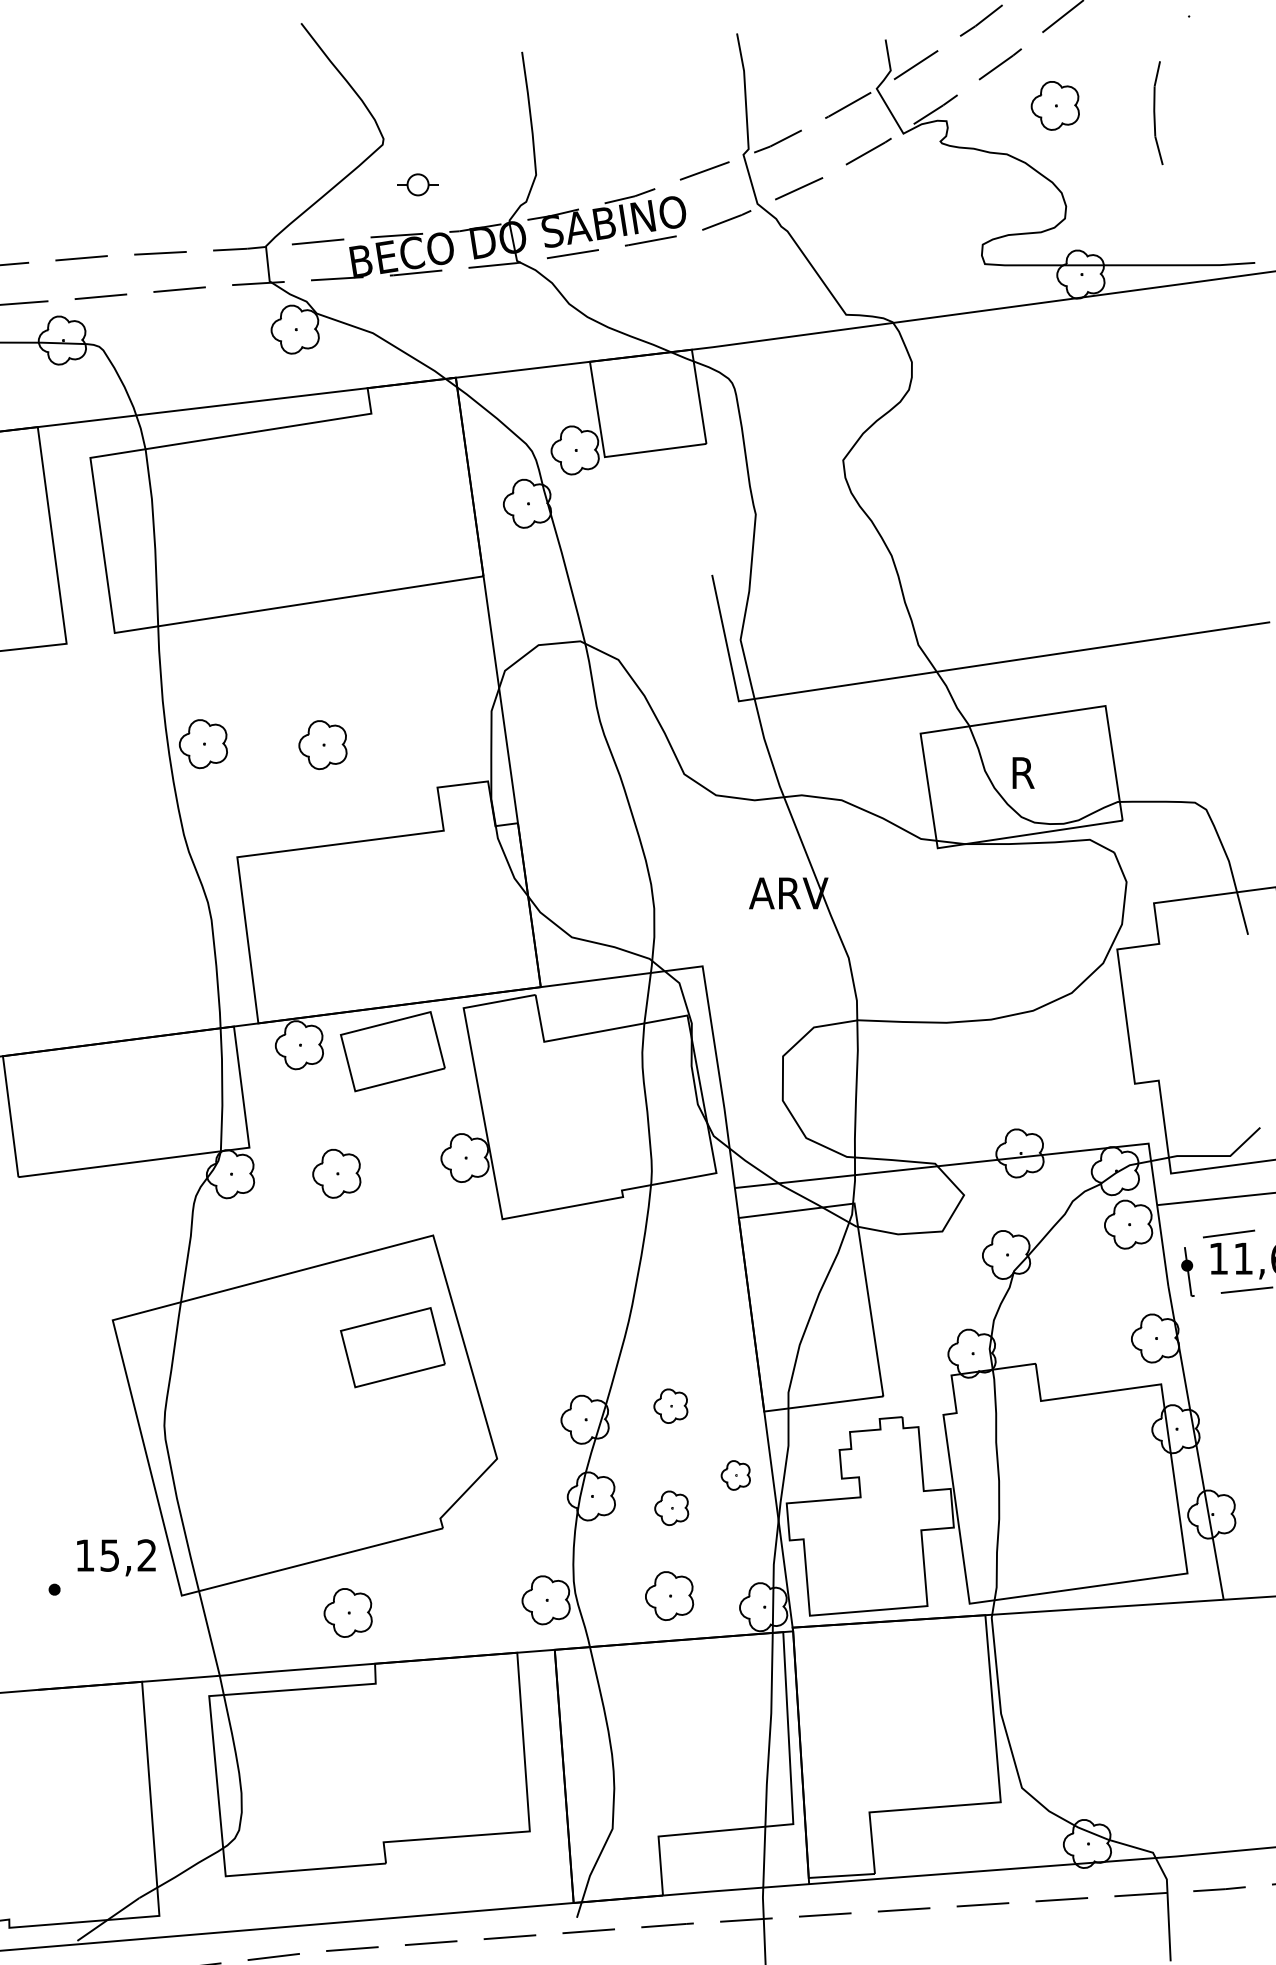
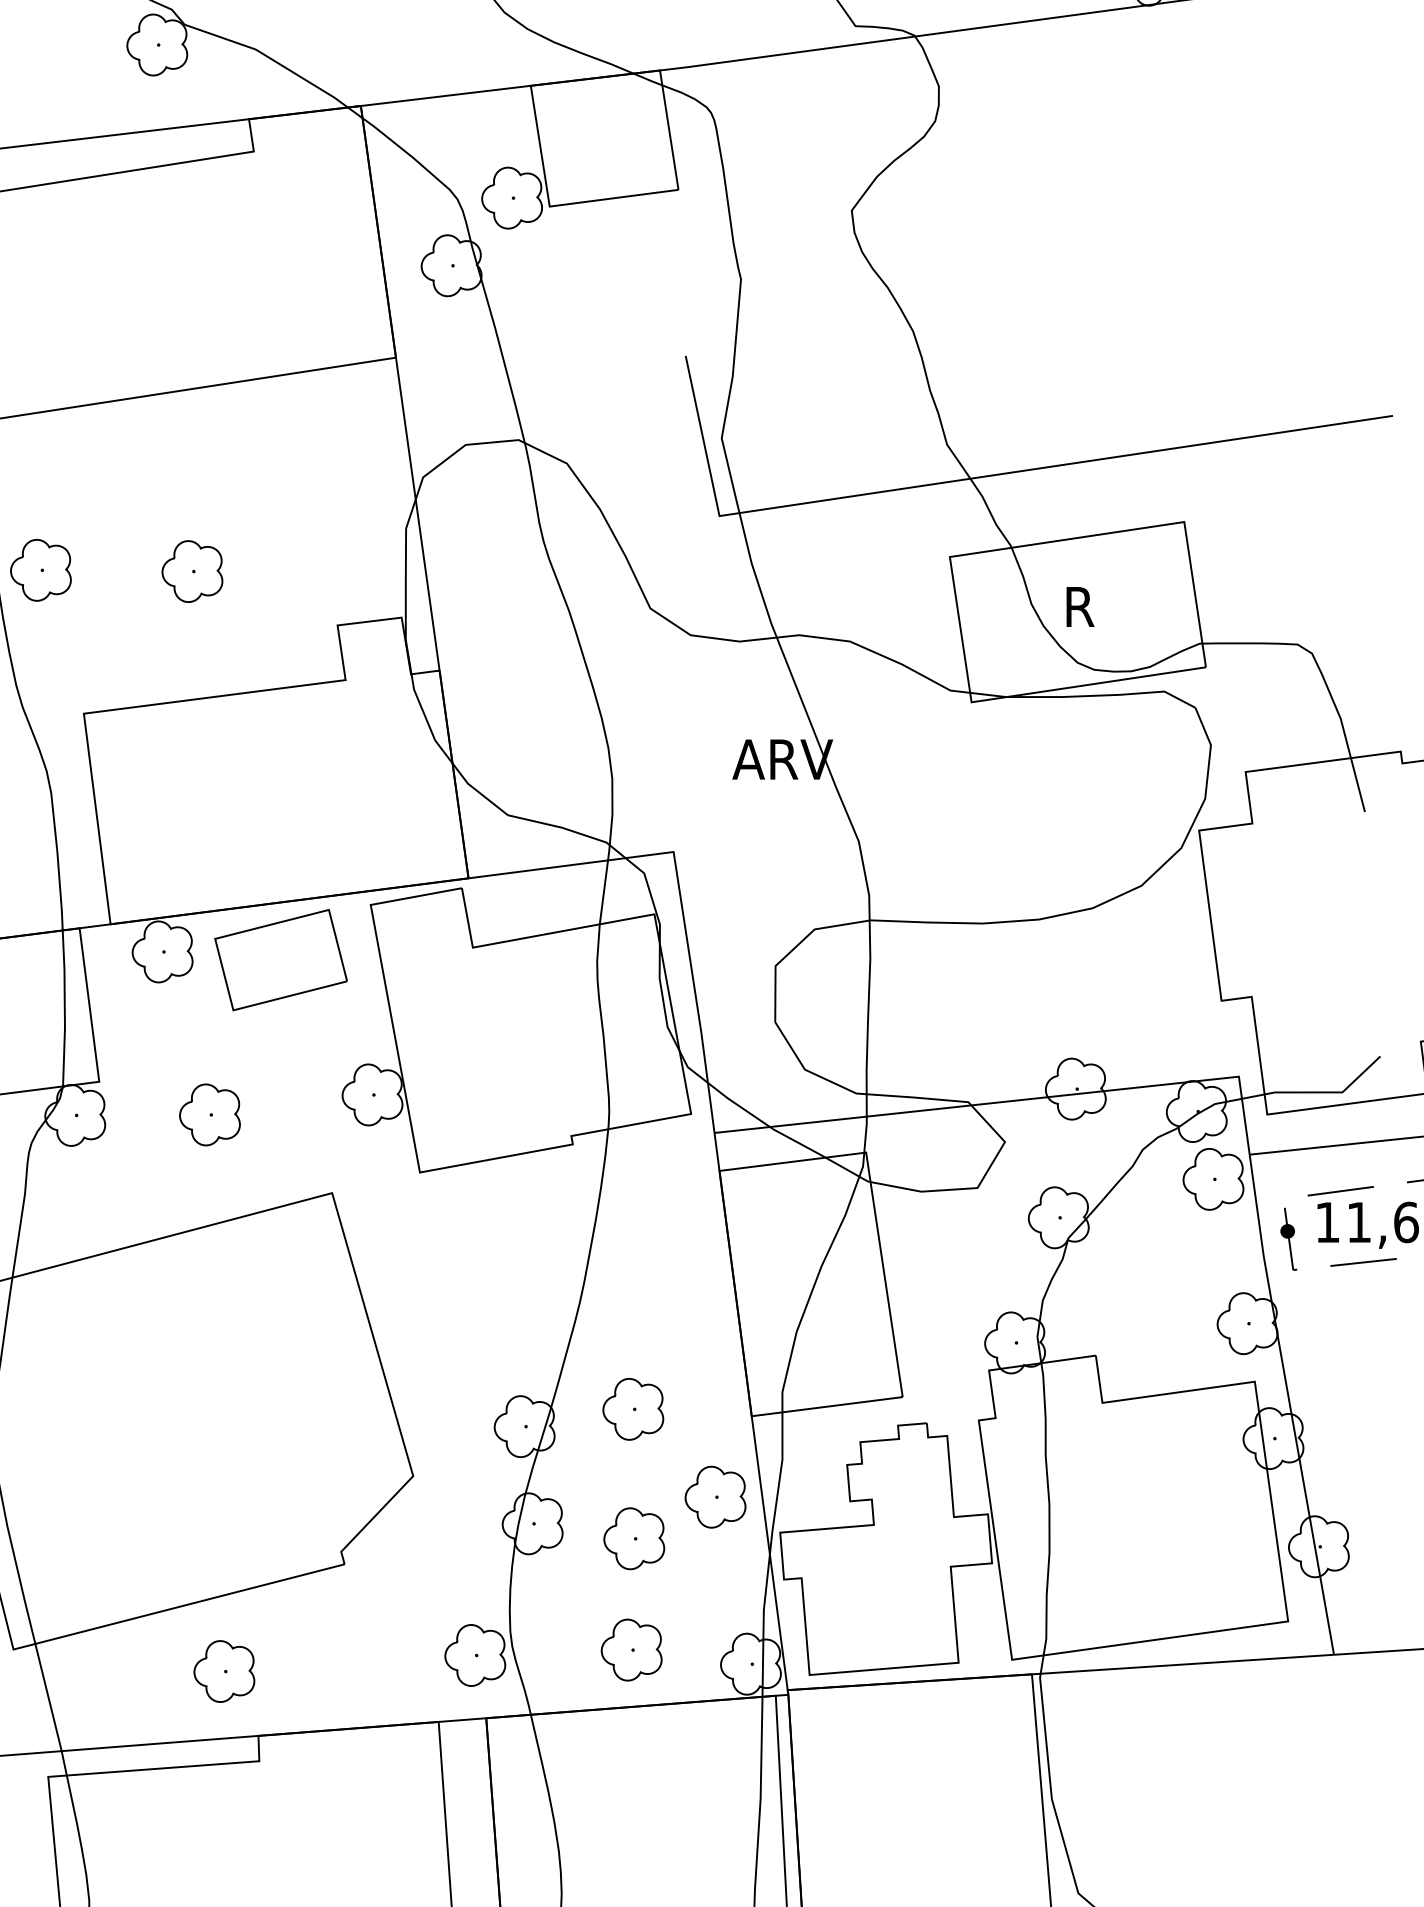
part: (392, 1347) -> (280, 1335), removed
part: (670, 1406) -> (632, 1409), size x1.43
part: (735, 1475) -> (715, 1497), size x1.67
part: (671, 1508) -> (634, 1539), size x1.43

